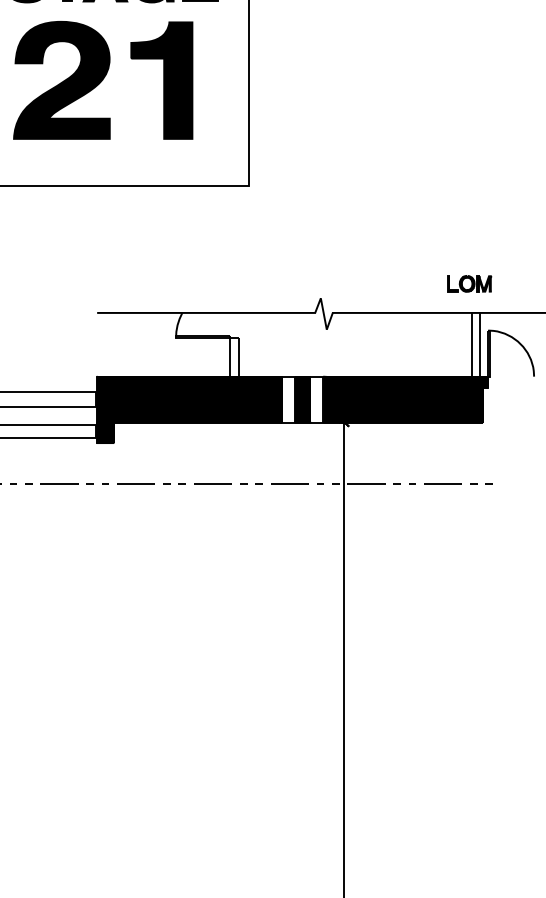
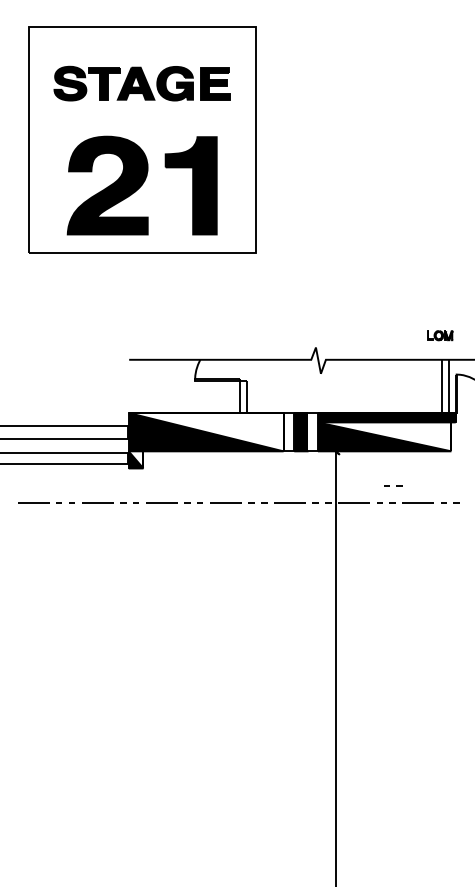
part: (102, 80) -> (141, 185), moved
part: (469, 283) -> (440, 335), size x0.7
fill: (188, 400) -> (205, 432), removed
fill: (402, 404) -> (384, 436), removed
fill: (104, 432) -> (135, 459), removed
line: (417, 463) -> (396, 485), added

